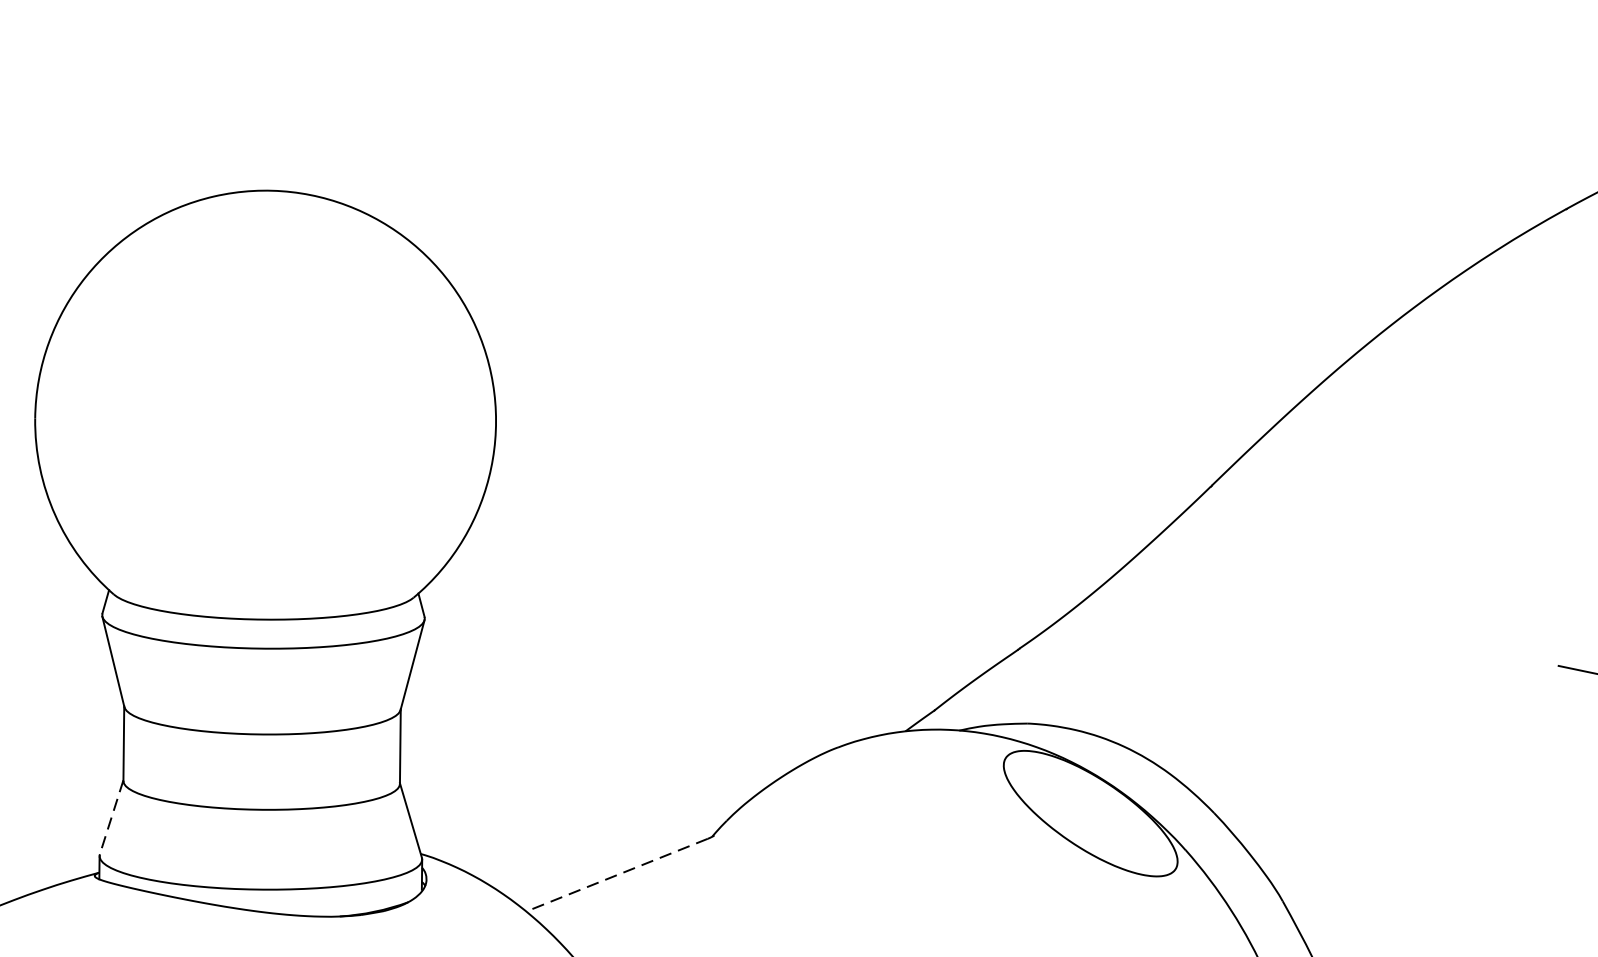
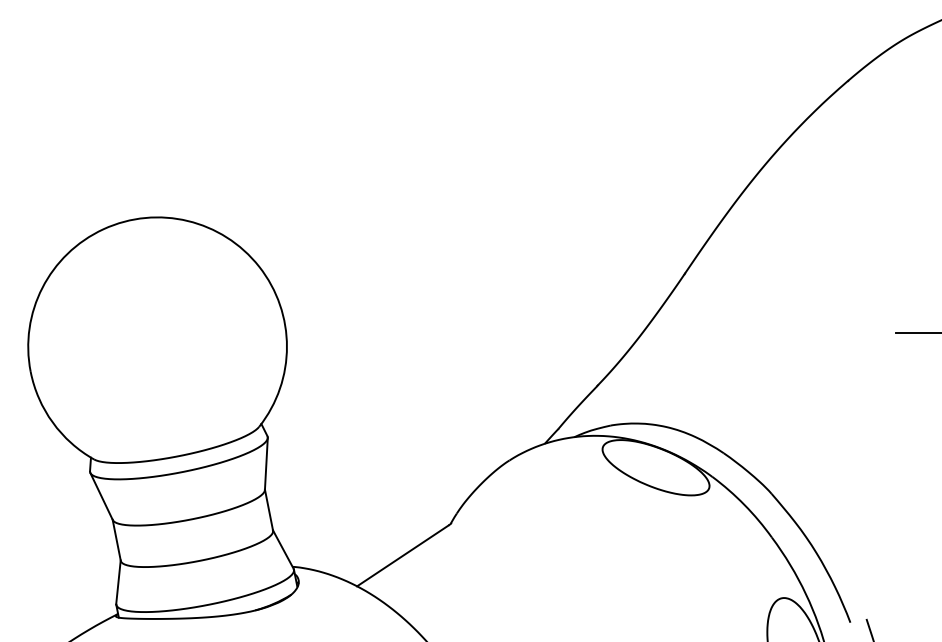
line: (111, 817) -> (118, 582), dashed -> solid
line: (616, 874) -> (402, 555), dashed -> solid

